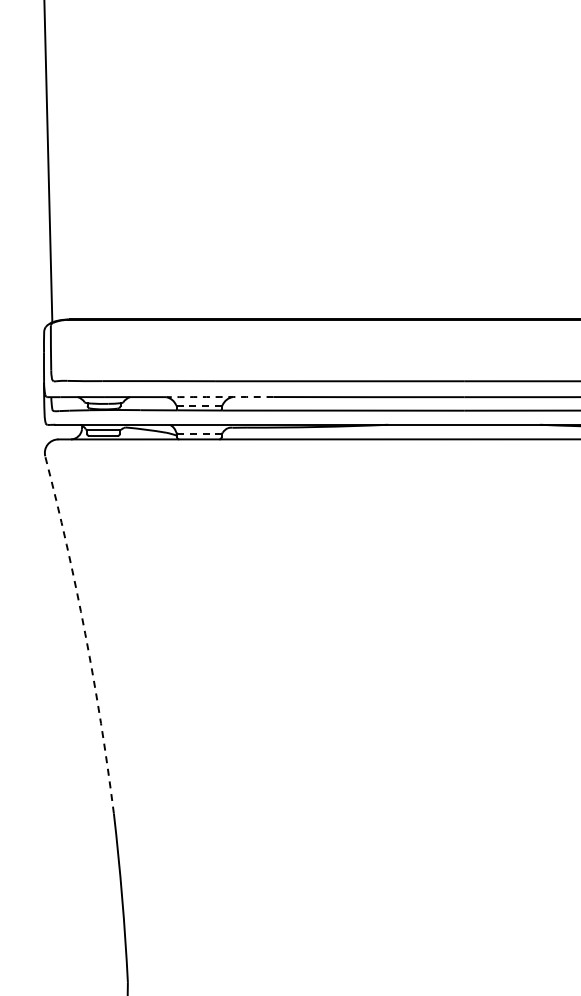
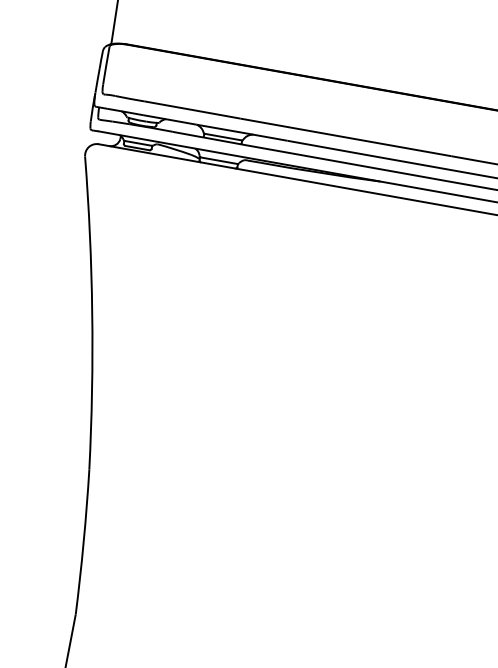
arc: (219, 397) -> (241, 133), dashed -> solid
line: (198, 405) -> (222, 136), dashed -> solid
line: (199, 433) -> (219, 160), dashed -> solid
arc: (85, 633) -> (92, 312), dashed -> solid

